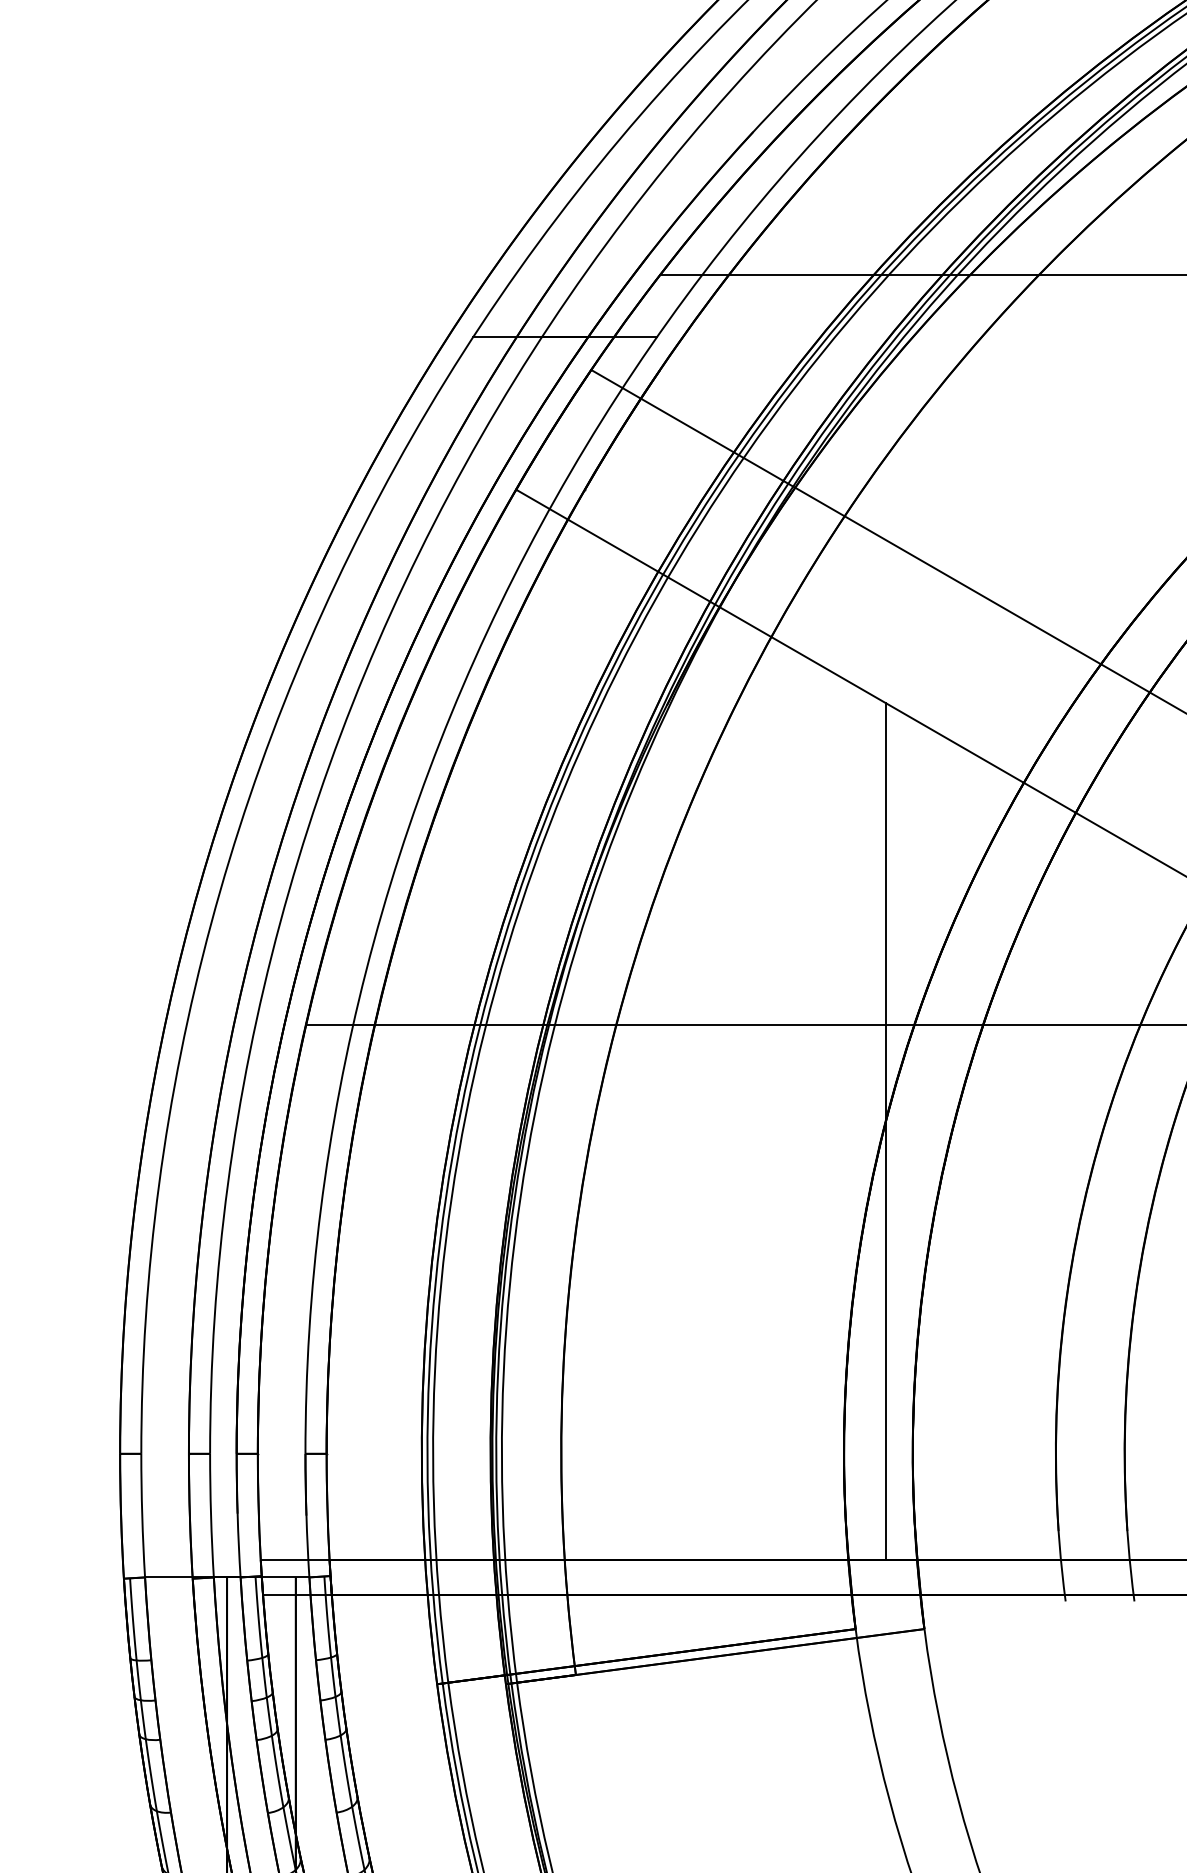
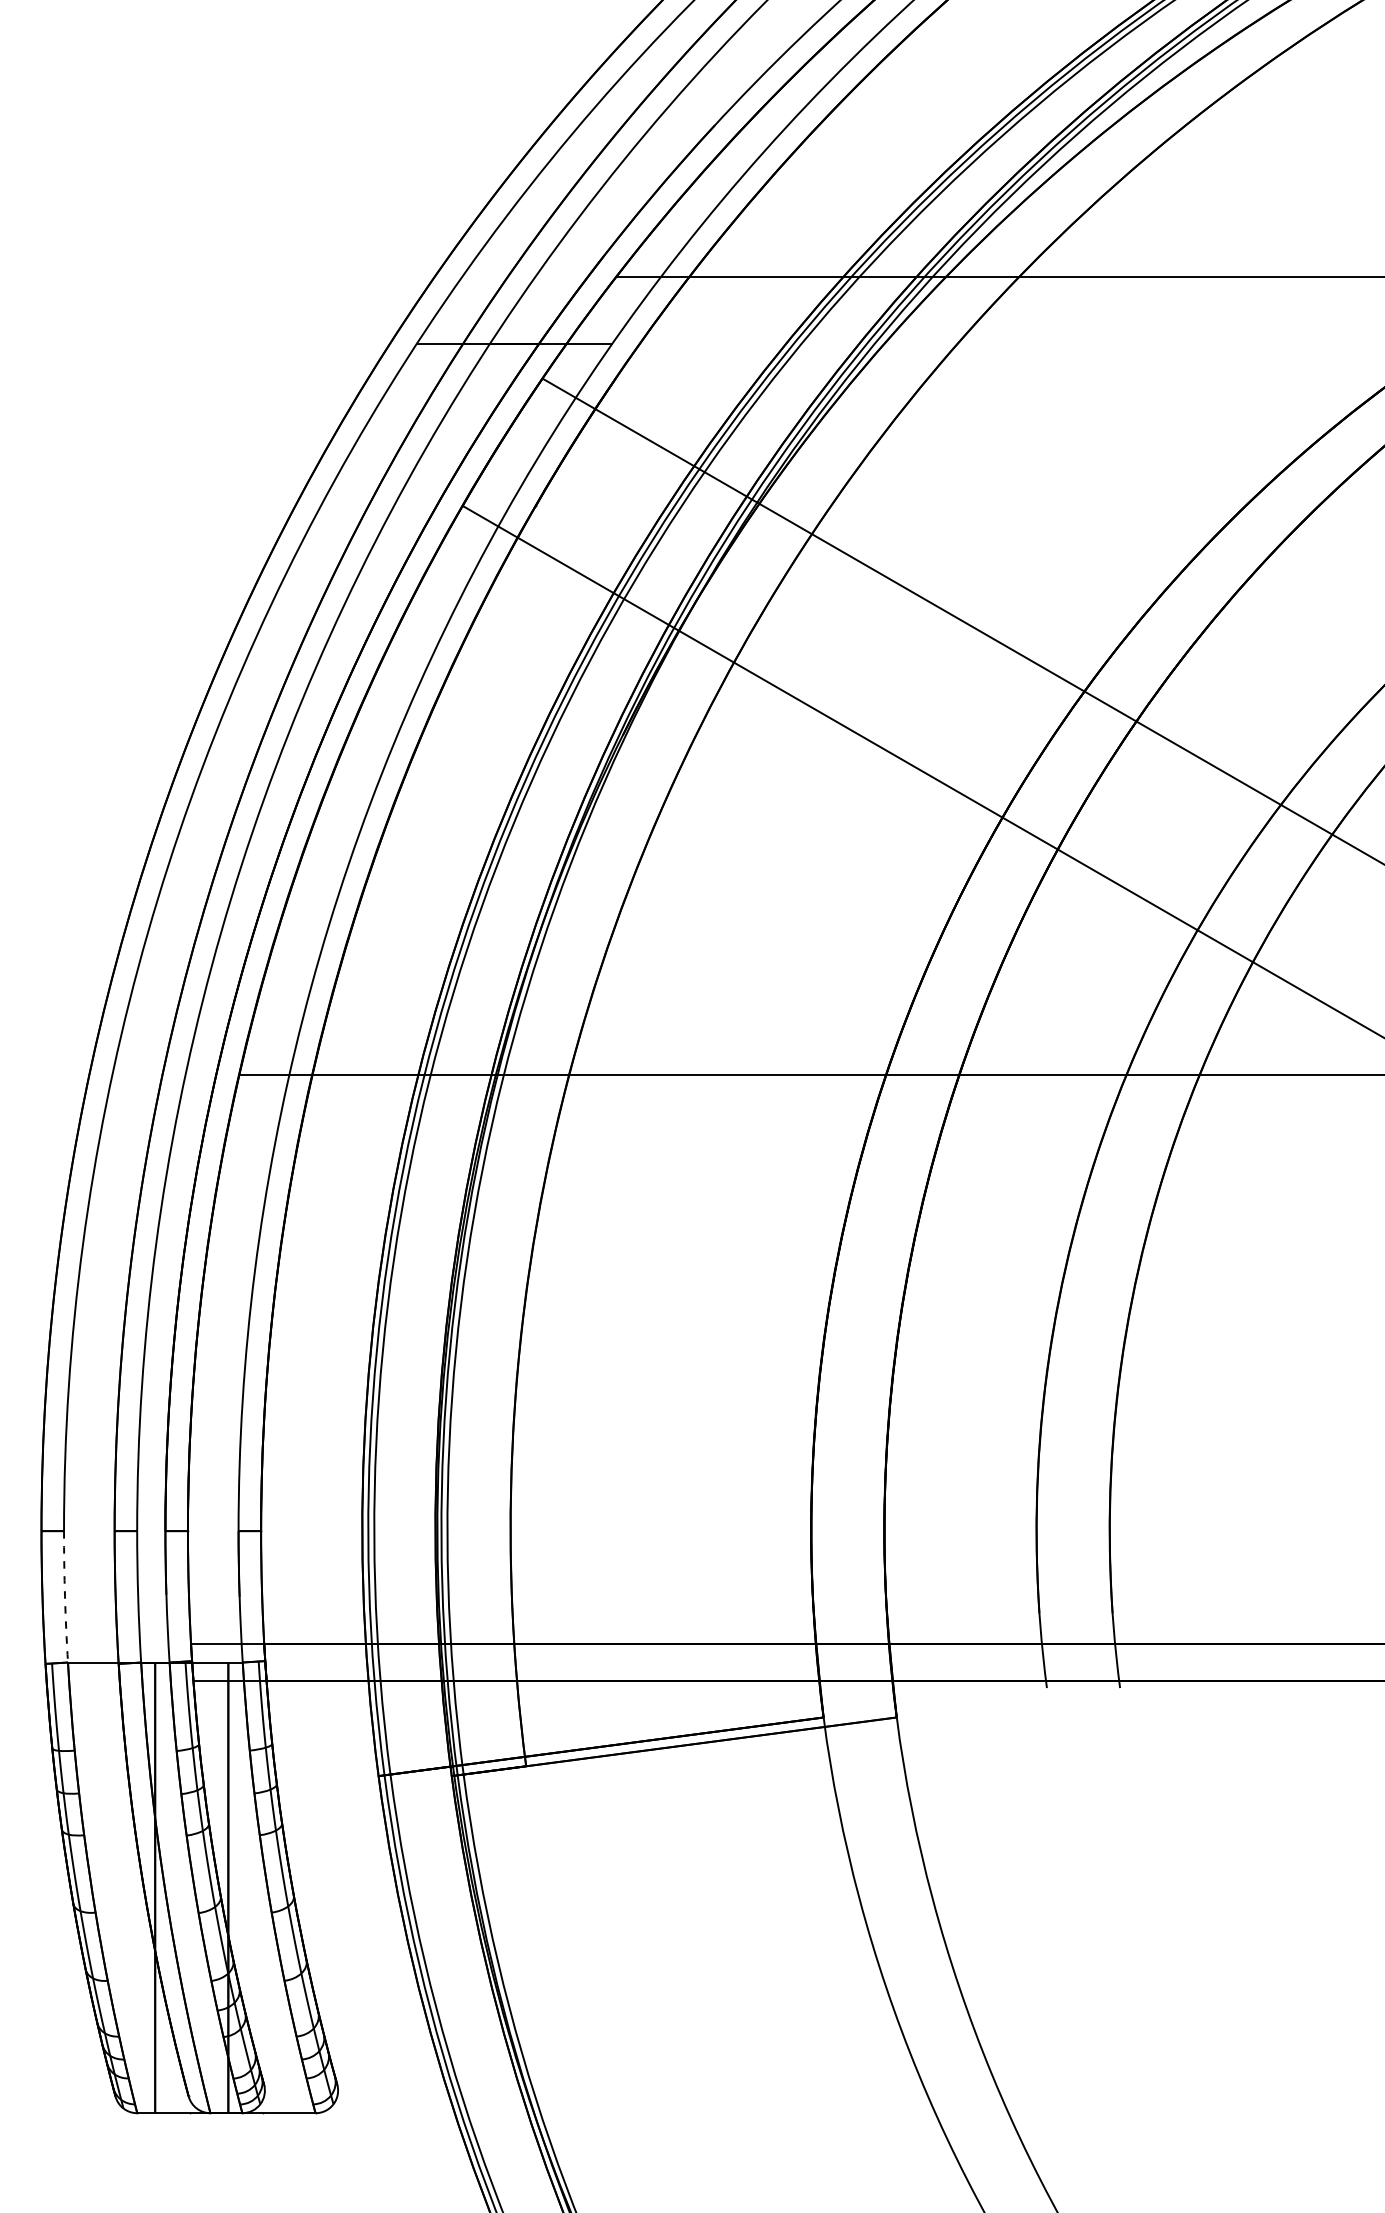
line: (885, 1130) -> (855, 1187), removed
arc: (142, 1515) -> (65, 1596), solid -> dashed

